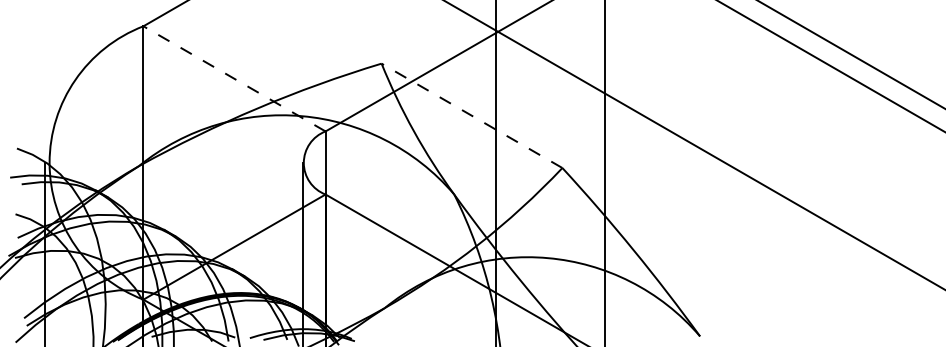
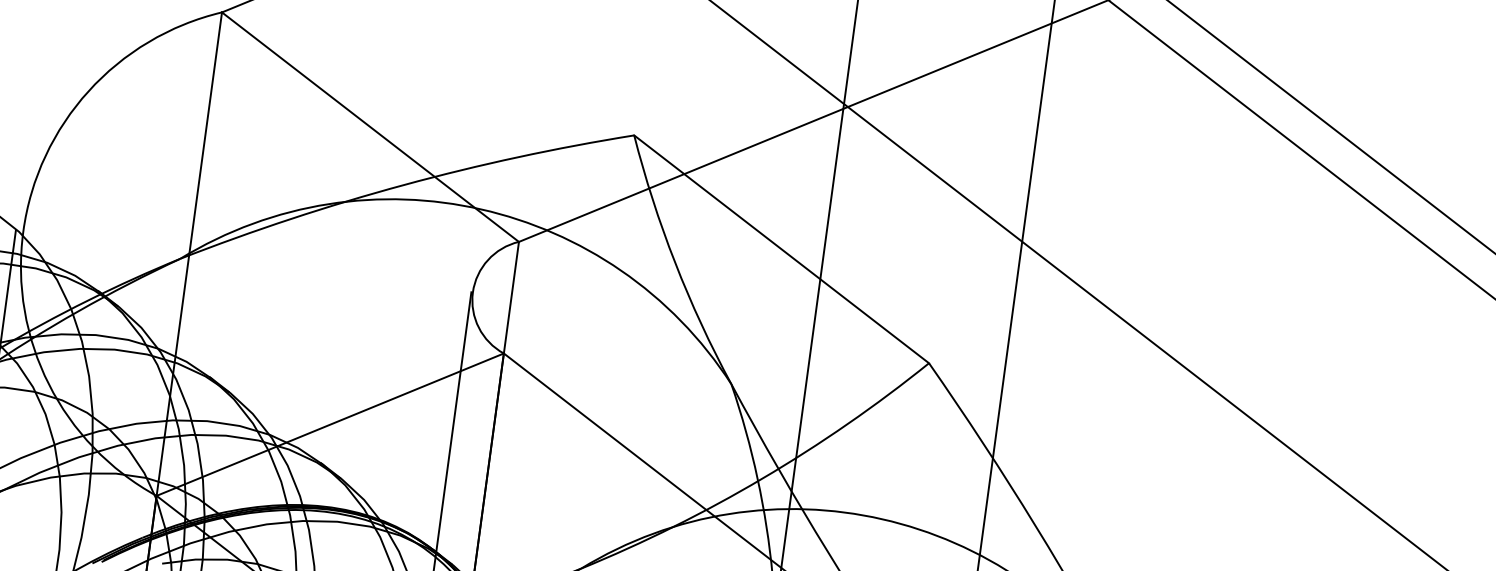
line: (234, 78) -> (370, 126), dashed -> solid
line: (471, 115) -> (780, 248), dashed -> solid

